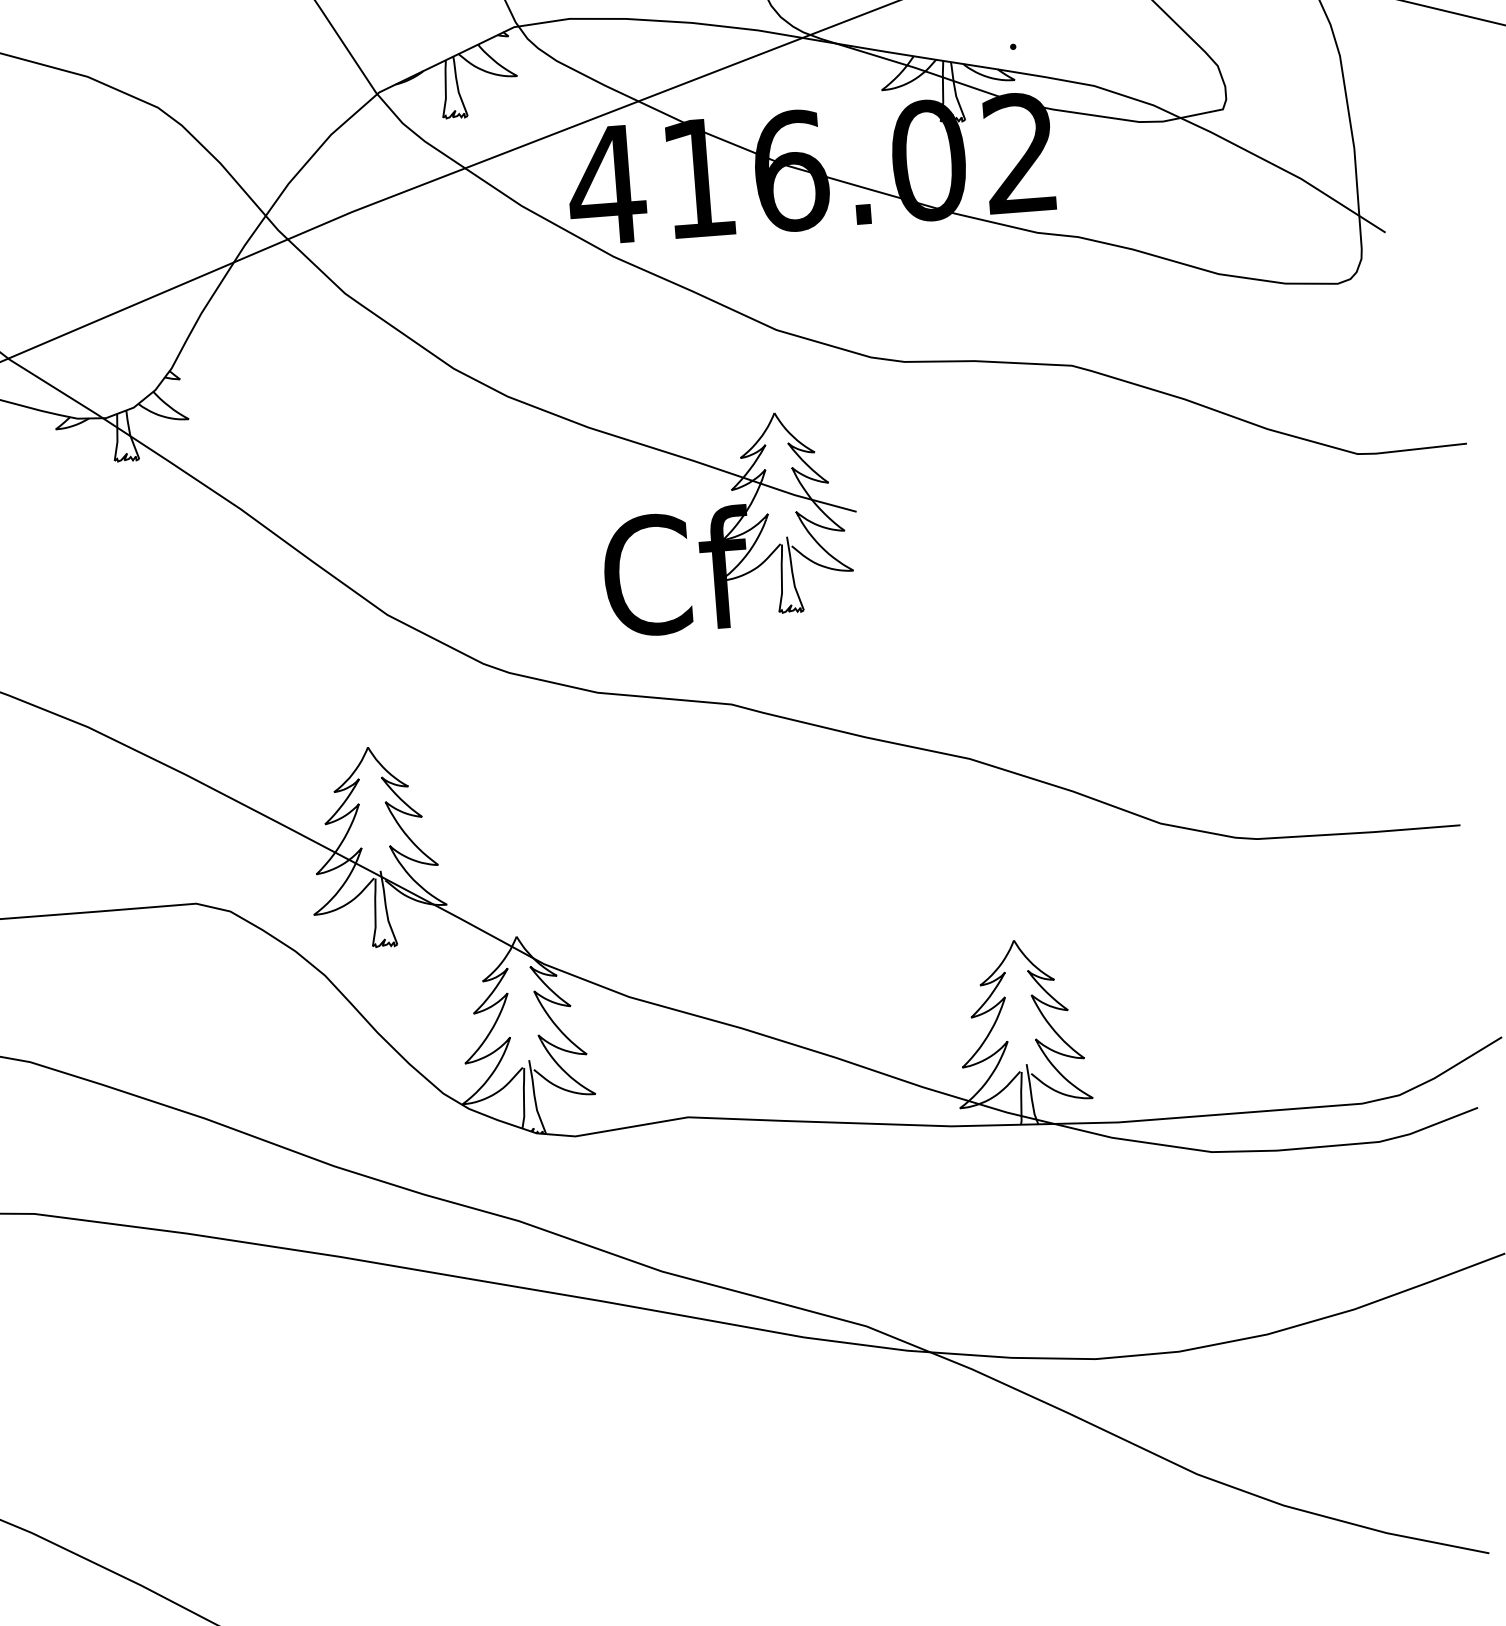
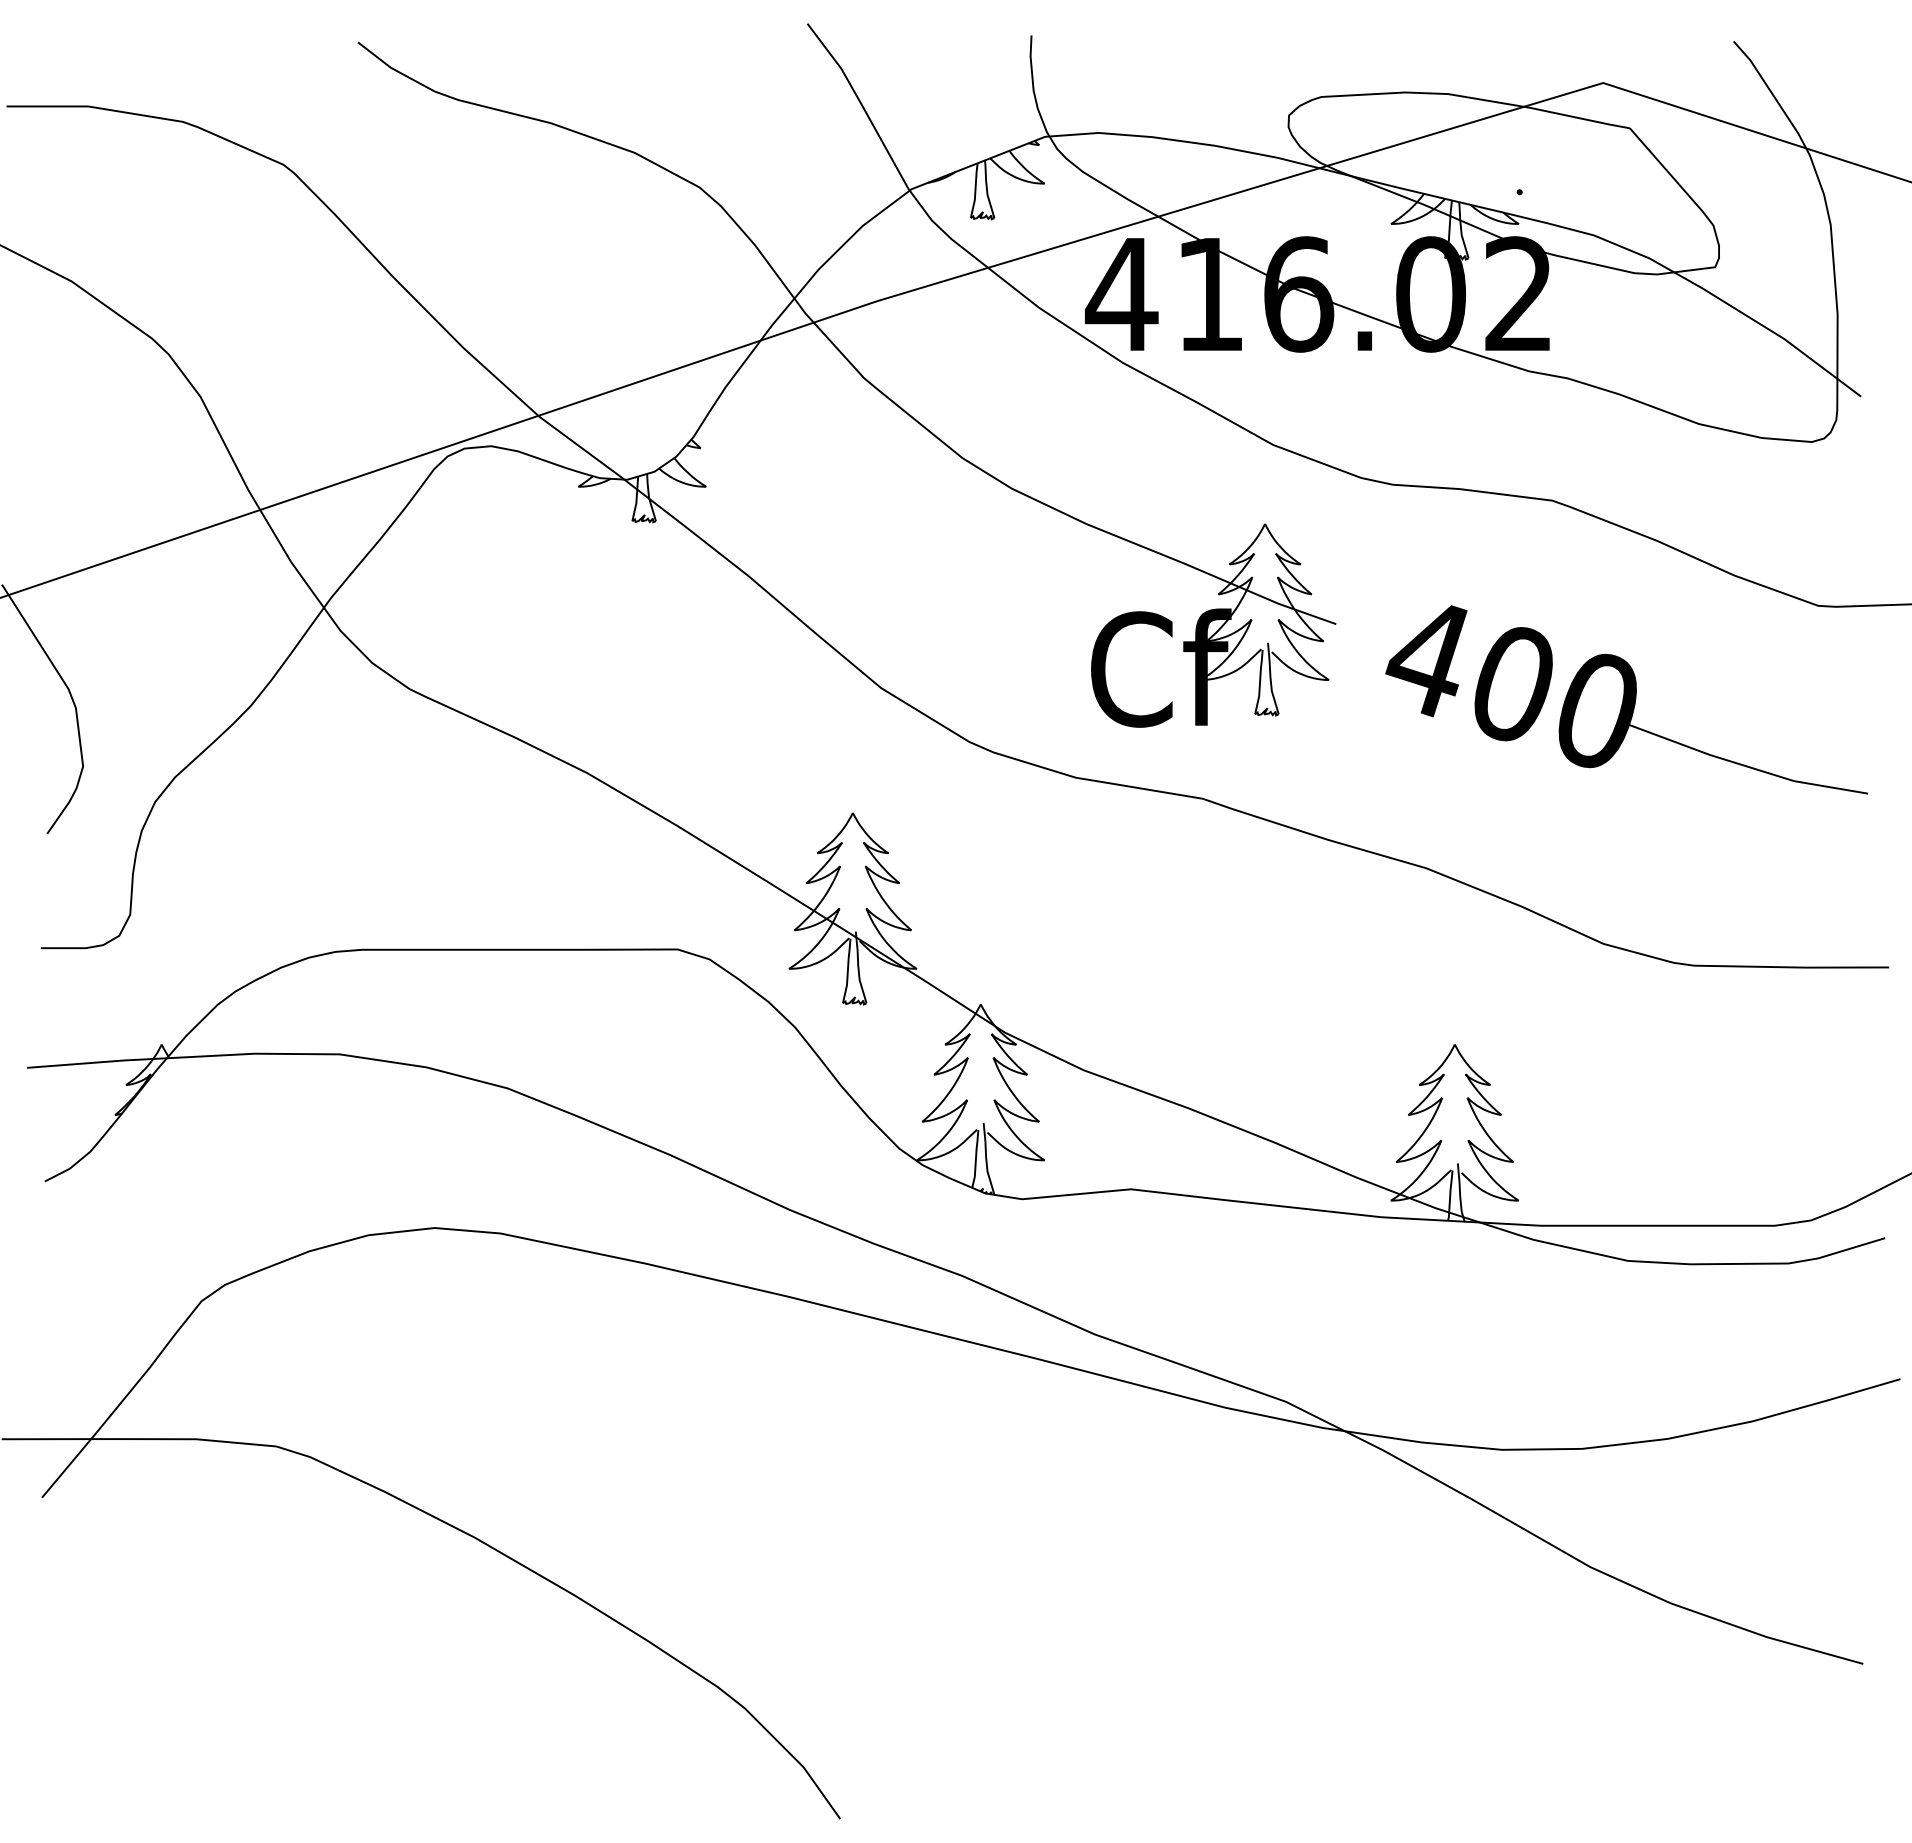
part: (1165, 567) -> (1626, 699), added

